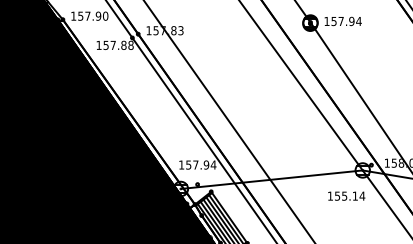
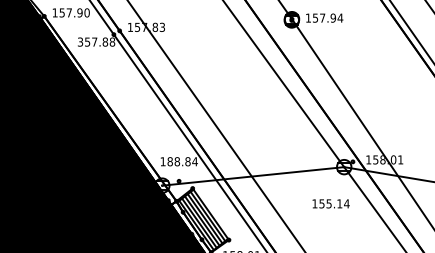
text: (99, 44) -> (80, 41), 157.88 -> 357.88
text: (197, 164) -> (178, 161), 157.94 -> 188.84
text: (346, 195) -> (330, 203), moved

